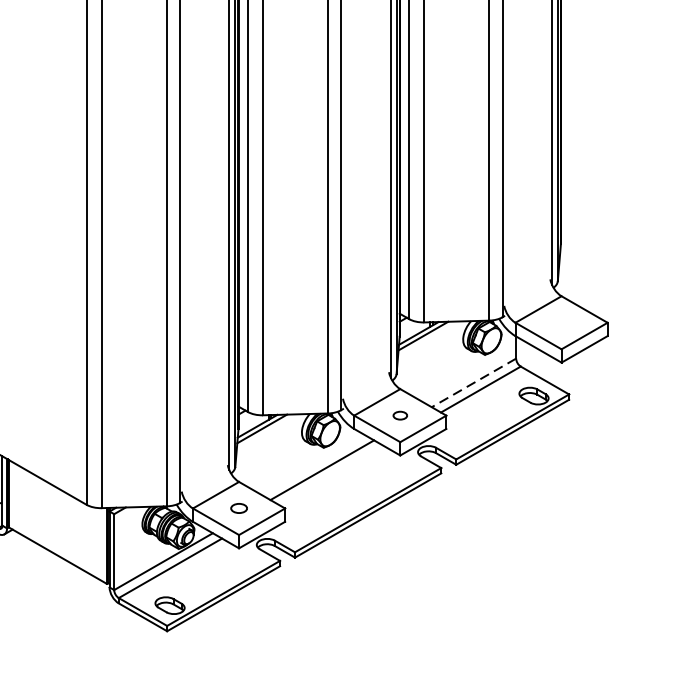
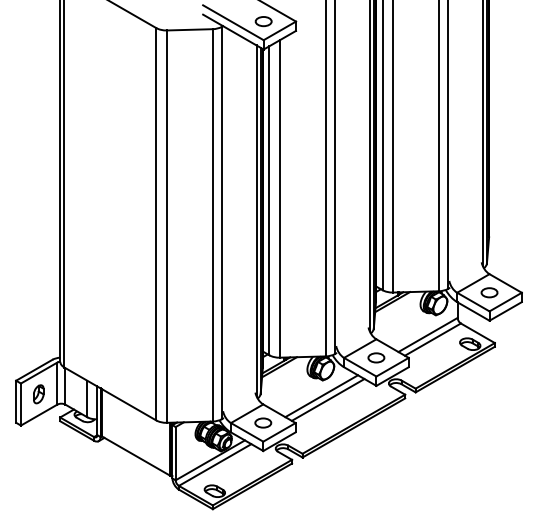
part: (561, 322) -> (489, 292), added
line: (473, 383) -> (427, 335), dashed -> solid
part: (400, 415) -> (376, 357), size x1.67
line: (330, 474) -> (327, 399), added
part: (239, 507) -> (263, 422), size x1.43

